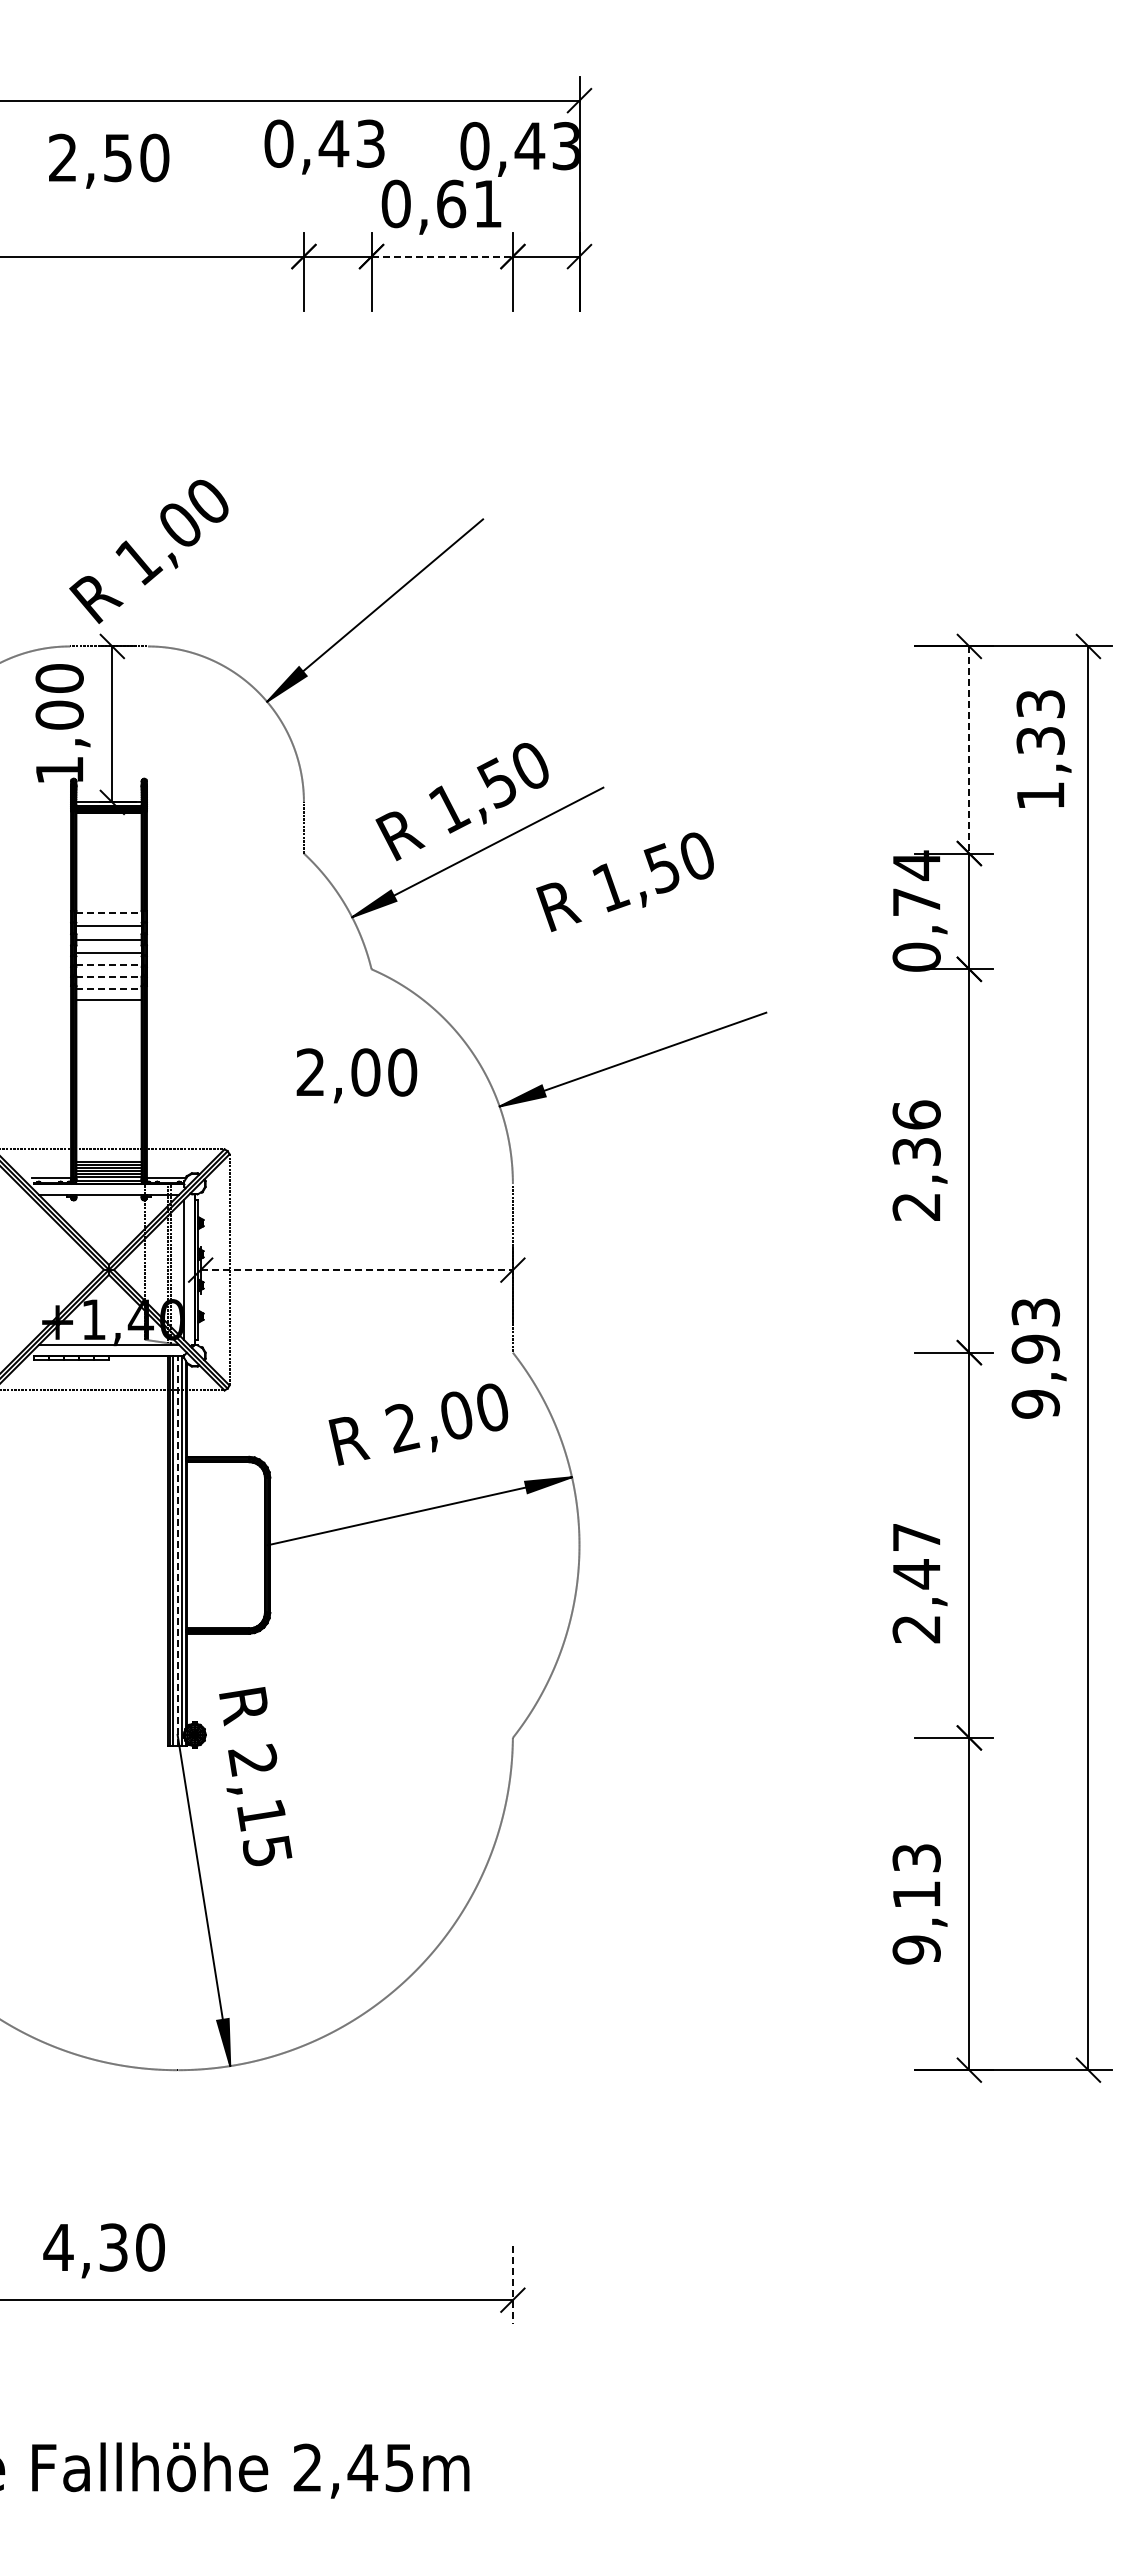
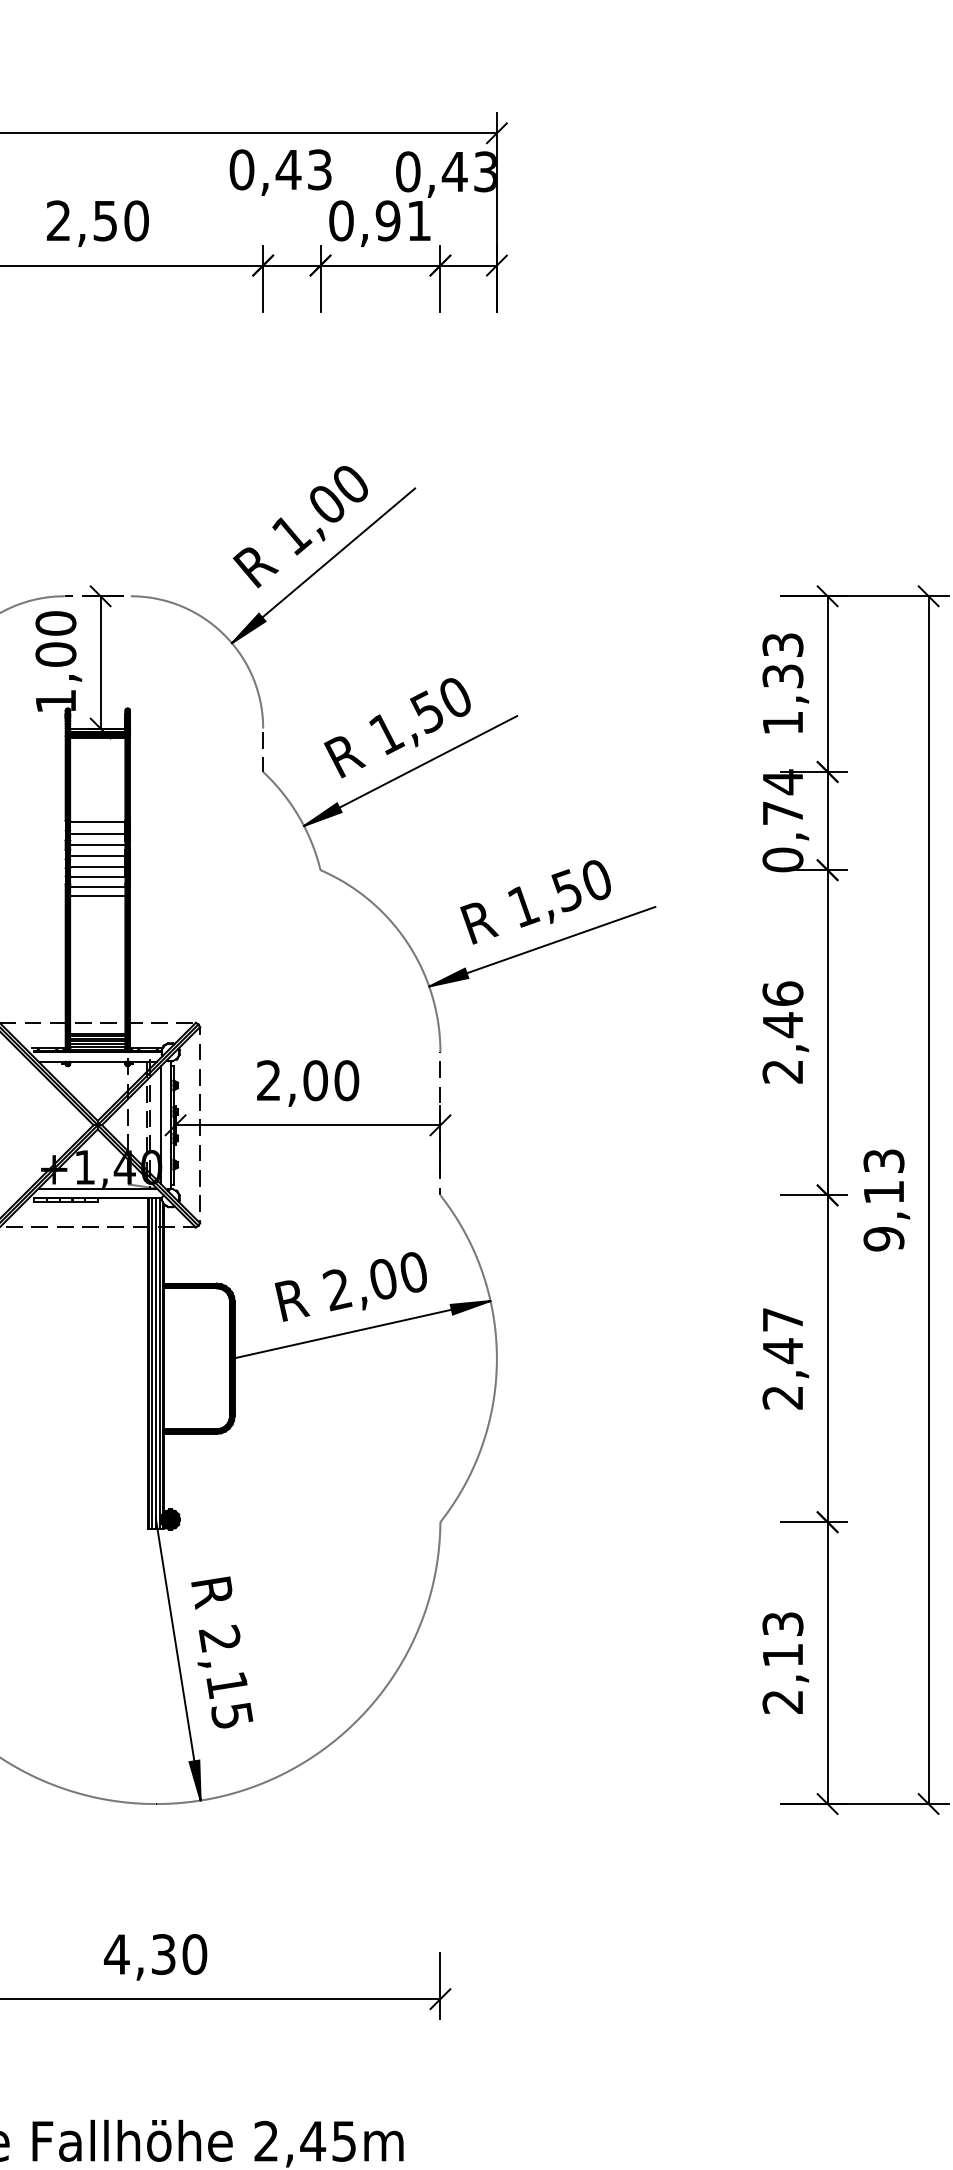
text: (109, 160) -> (98, 223), moved
text: (451, 203) -> (388, 220), 0,61 -> 0,91
line: (442, 256) -> (380, 265), dashed -> solid
text: (148, 551) -> (300, 526), moved
text: (1043, 748) -> (785, 682), moved
line: (969, 750) -> (827, 684), dashed -> solid
text: (624, 881) -> (535, 901), moved
line: (109, 912) -> (98, 821), dashed -> solid
line: (109, 965) -> (98, 866), dashed -> solid
line: (109, 977) -> (98, 877), dashed -> solid
line: (109, 988) -> (98, 886), dashed -> solid
text: (356, 1075) -> (307, 1083), moved
text: (916, 1151) -> (782, 1024), 2,36 -> 2,46
line: (357, 1270) -> (308, 1125), dashed -> solid
text: (1035, 1348) -> (883, 1191), 9,93 -> 9,13
text: (418, 1424) -> (351, 1286), moved
line: (177, 1550) -> (155, 1363), dashed -> solid
text: (919, 1583) -> (785, 1358), moved
text: (255, 1776) -> (222, 1652), moved
text: (916, 1949) -> (782, 1701), 9,13 -> 2,13
text: (103, 2250) -> (155, 1956), moved
line: (512, 2284) -> (440, 1985), dashed -> solid

